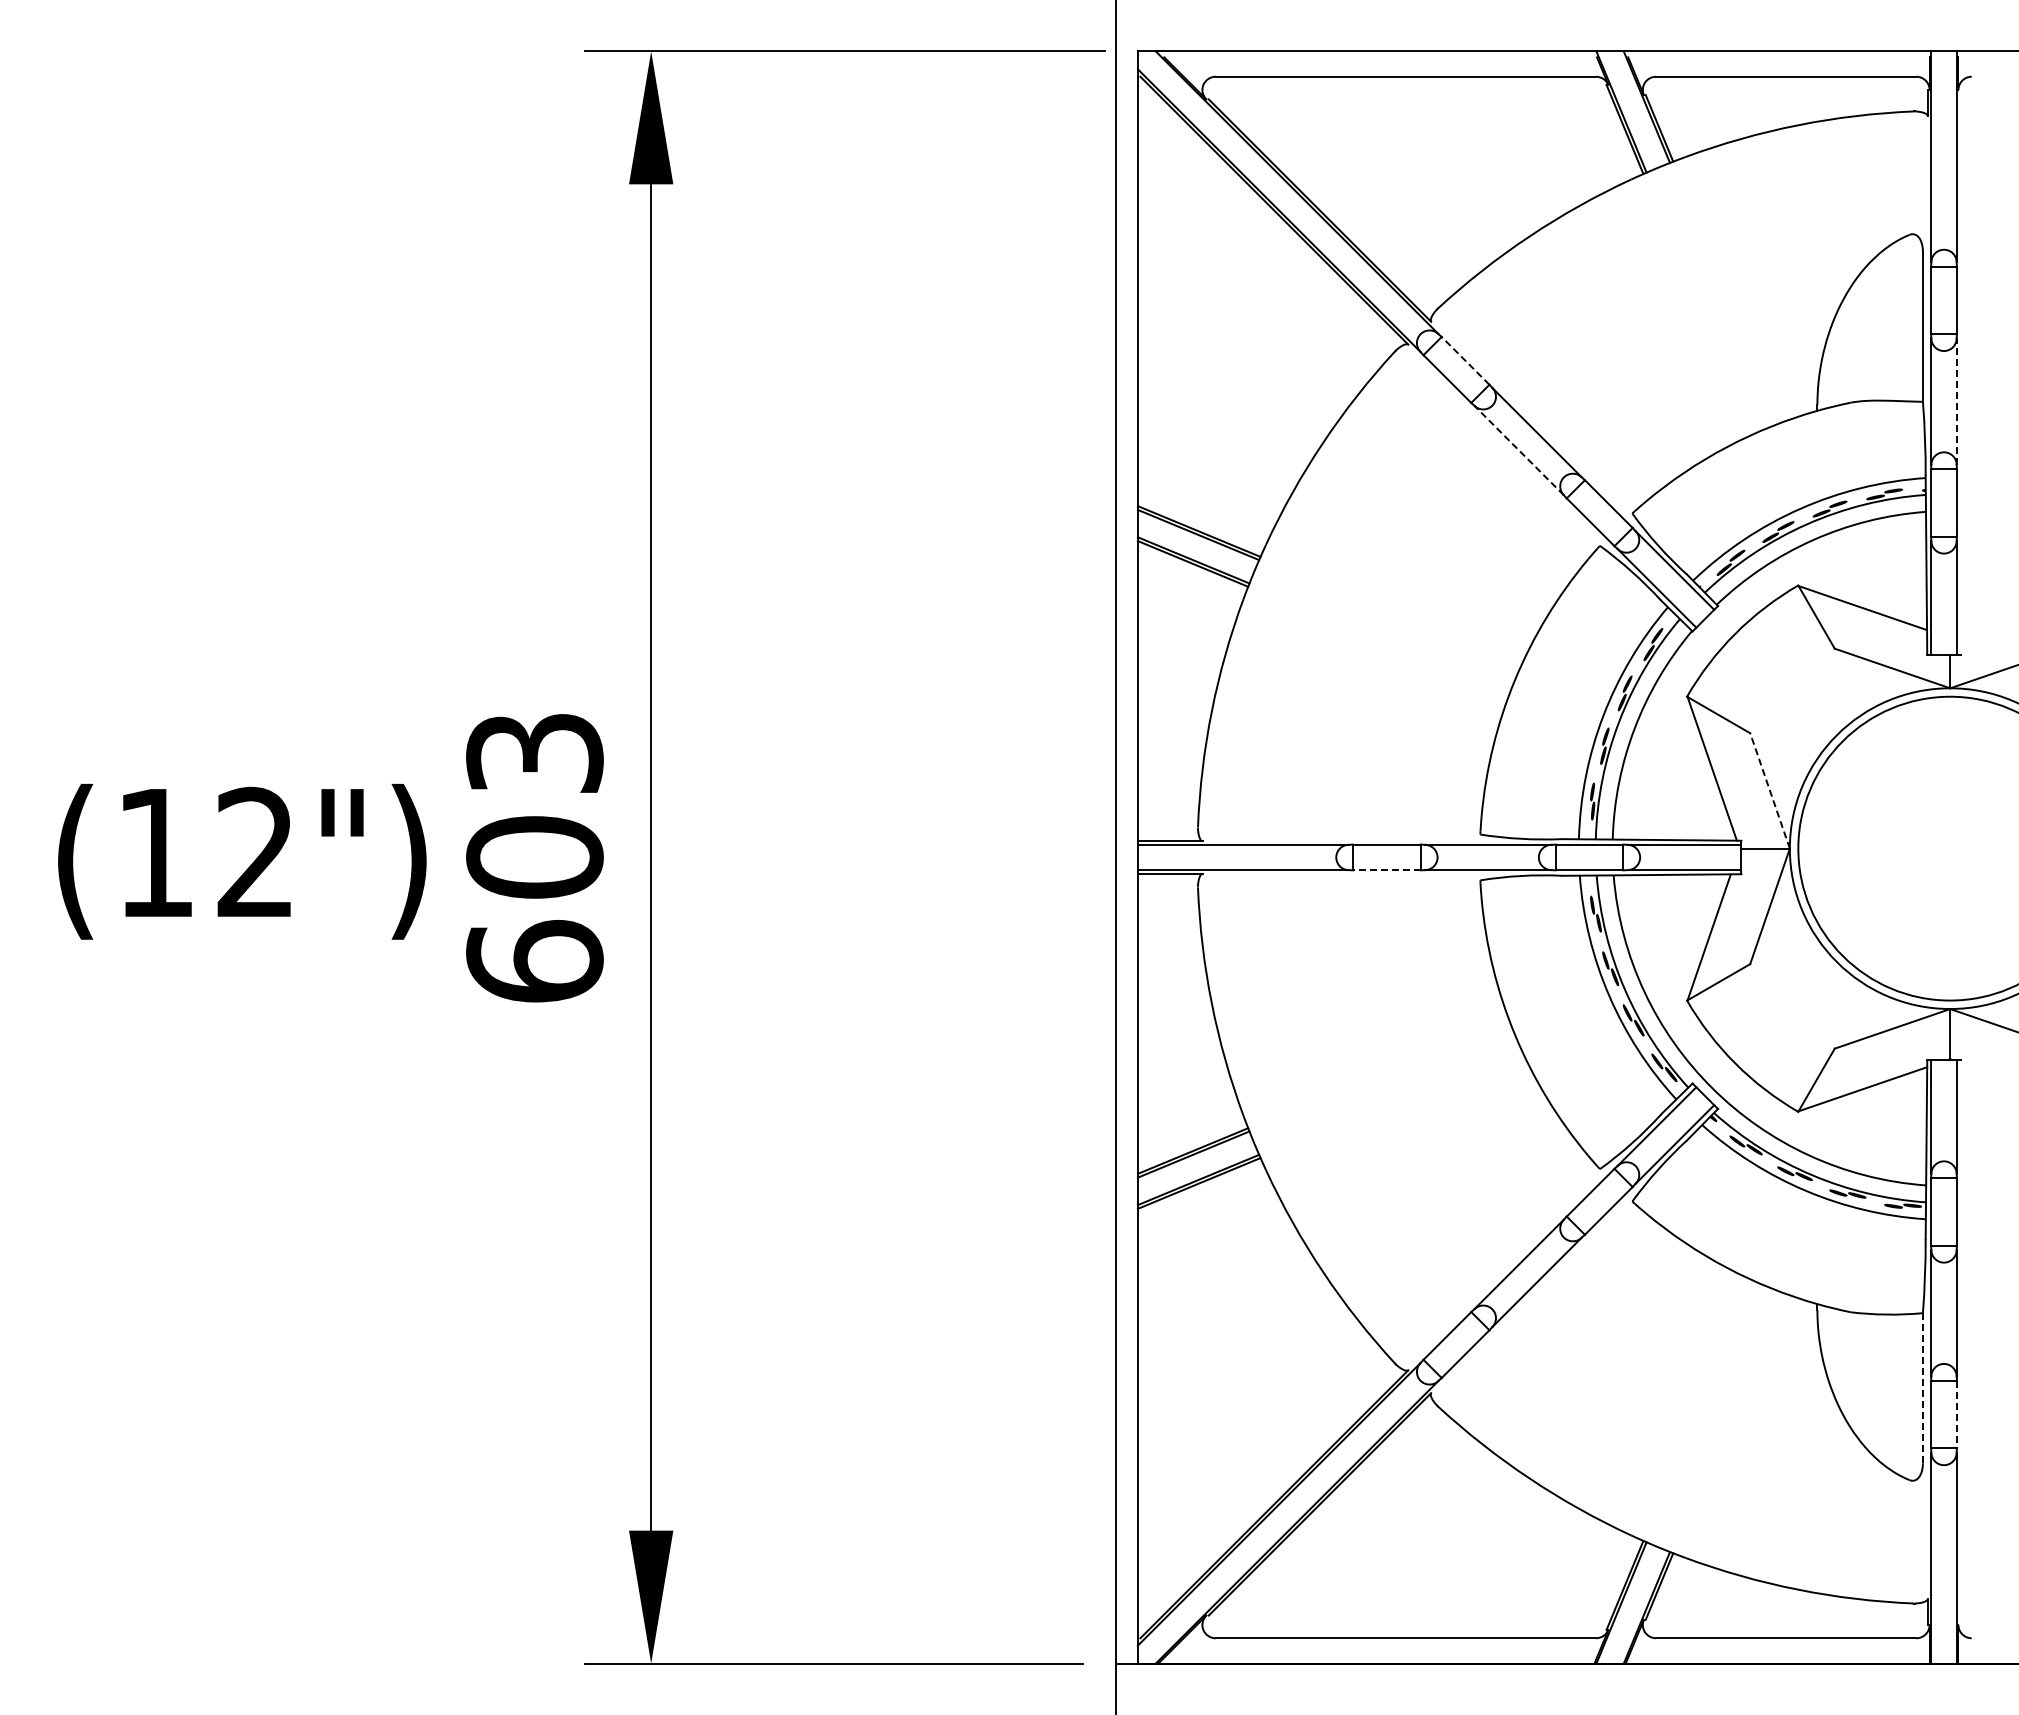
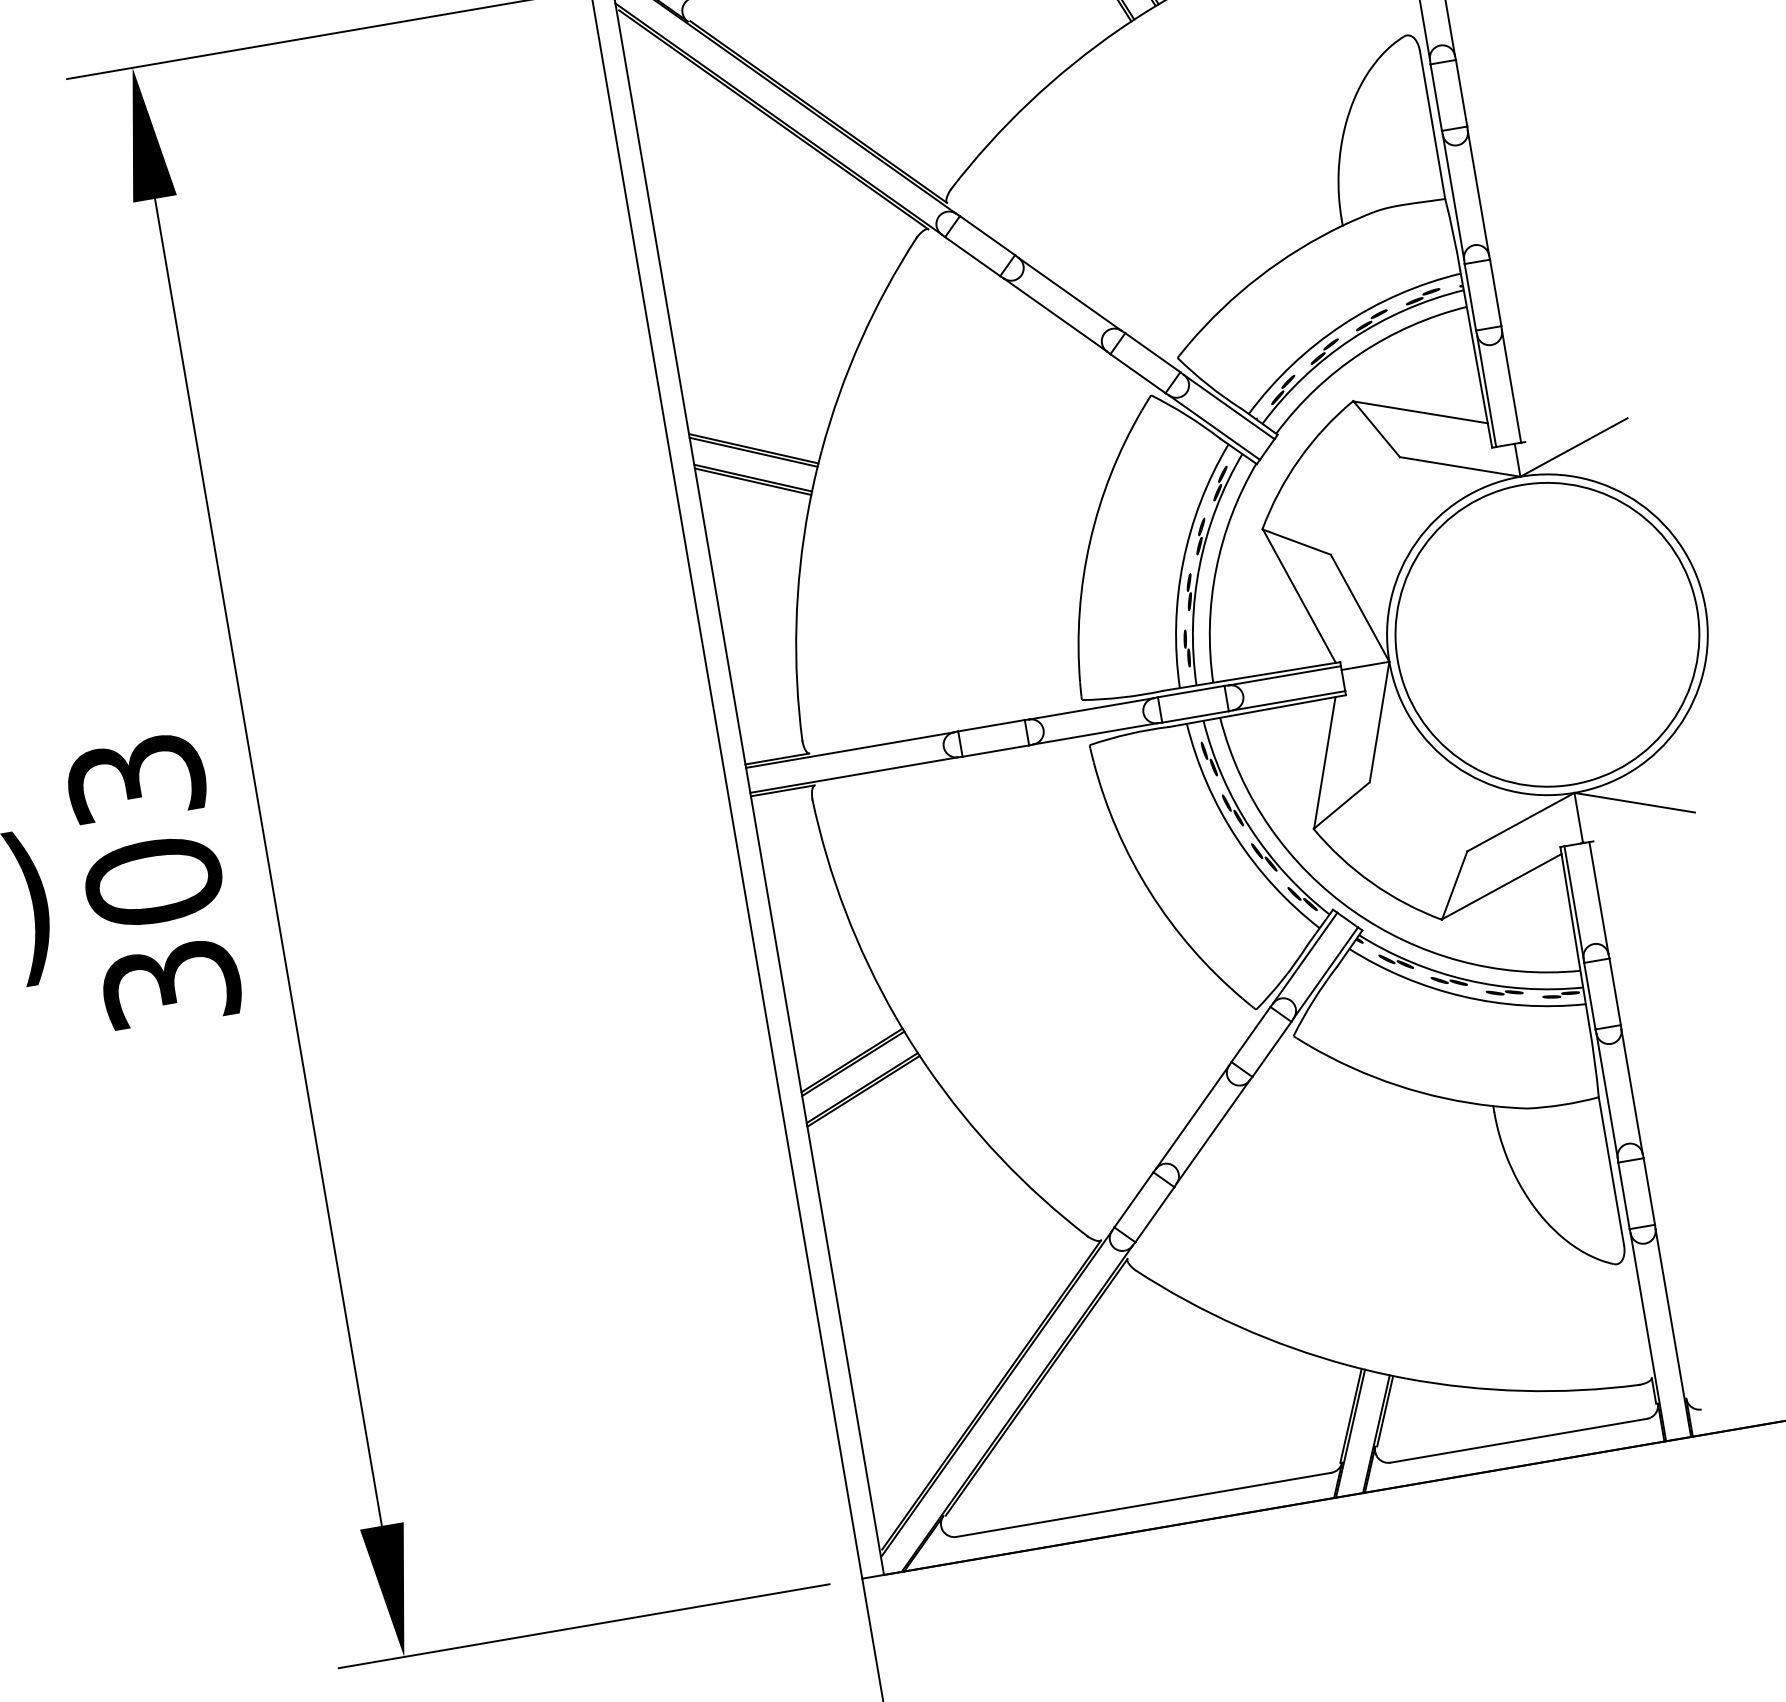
line: (1465, 360) -> (987, 235), dashed -> solid
line: (1956, 401) -> (1478, 192), dashed -> solid
line: (1518, 450) -> (1054, 315), dashed -> solid
line: (1769, 790) -> (1359, 607), dashed -> solid
line: (1386, 870) -> (995, 751), dashed -> solid
text: (534, 961) -> (170, 984), 603 -> 303
line: (1922, 1387) -> (1610, 1170), dashed -> solid
line: (1956, 1414) -> (1648, 1191), dashed -> solid

